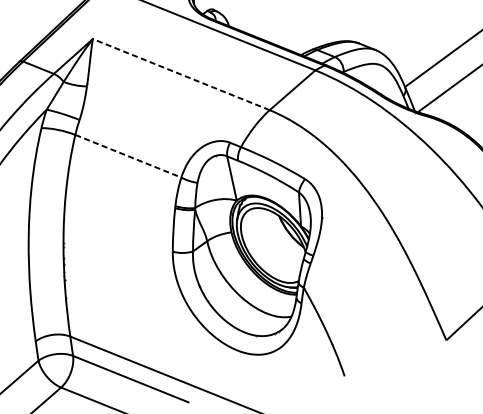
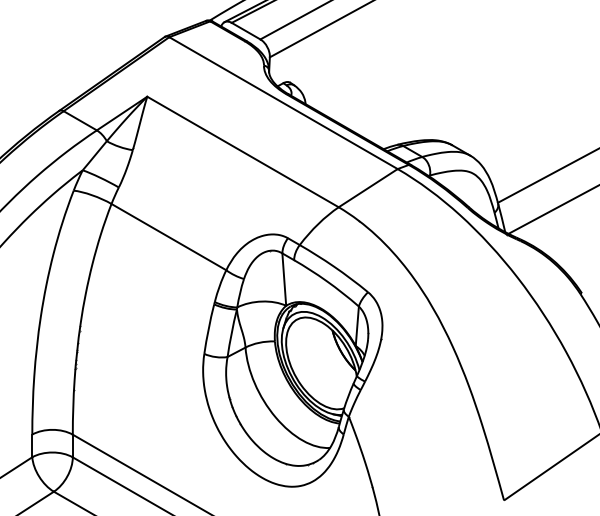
line: (181, 74) -> (243, 152), dashed -> solid
line: (128, 156) -> (169, 237), dashed -> solid

